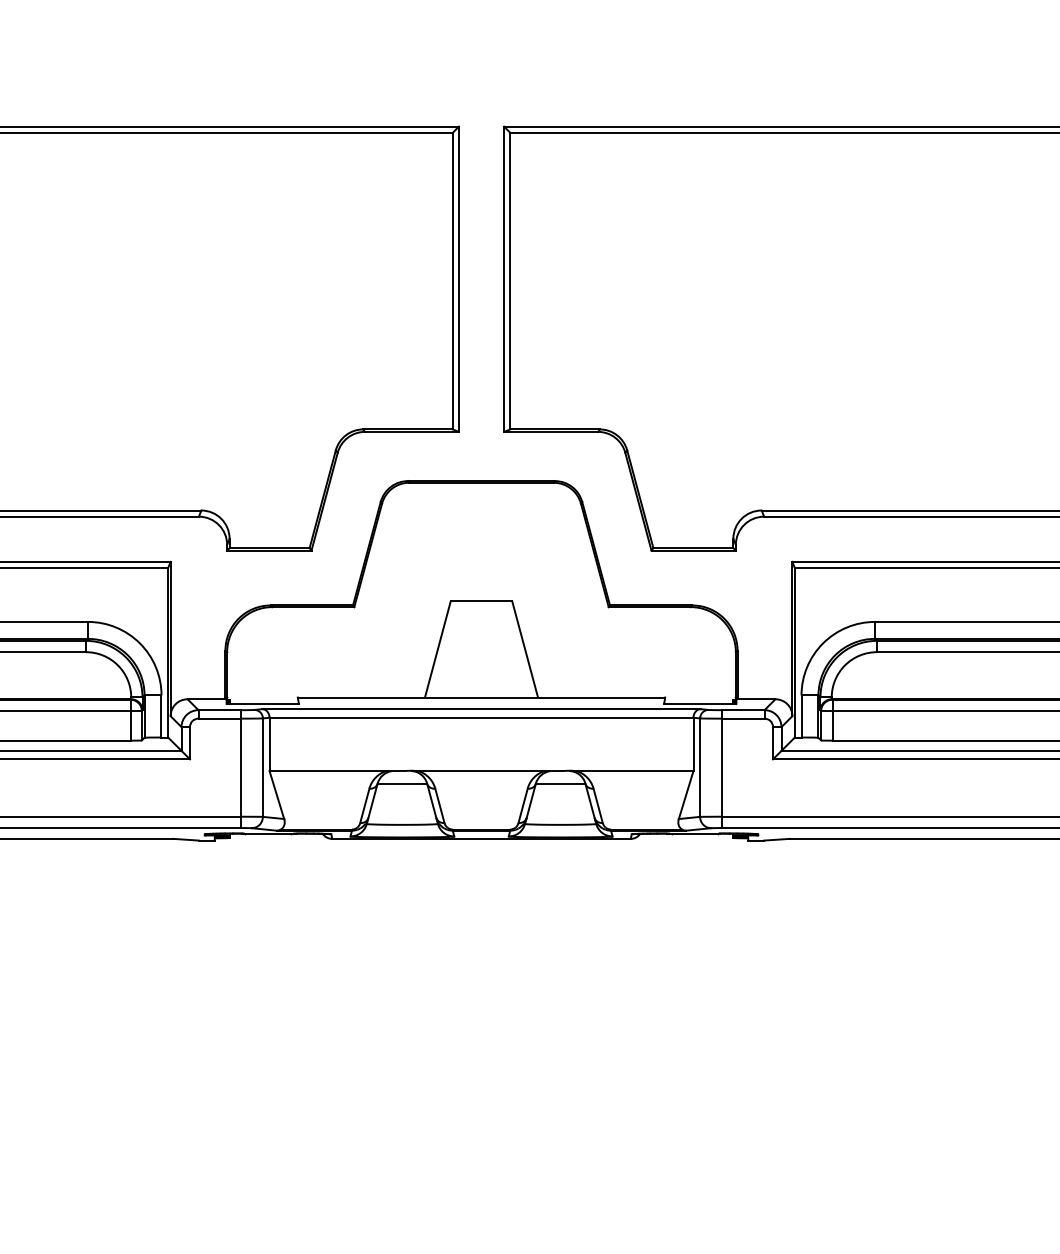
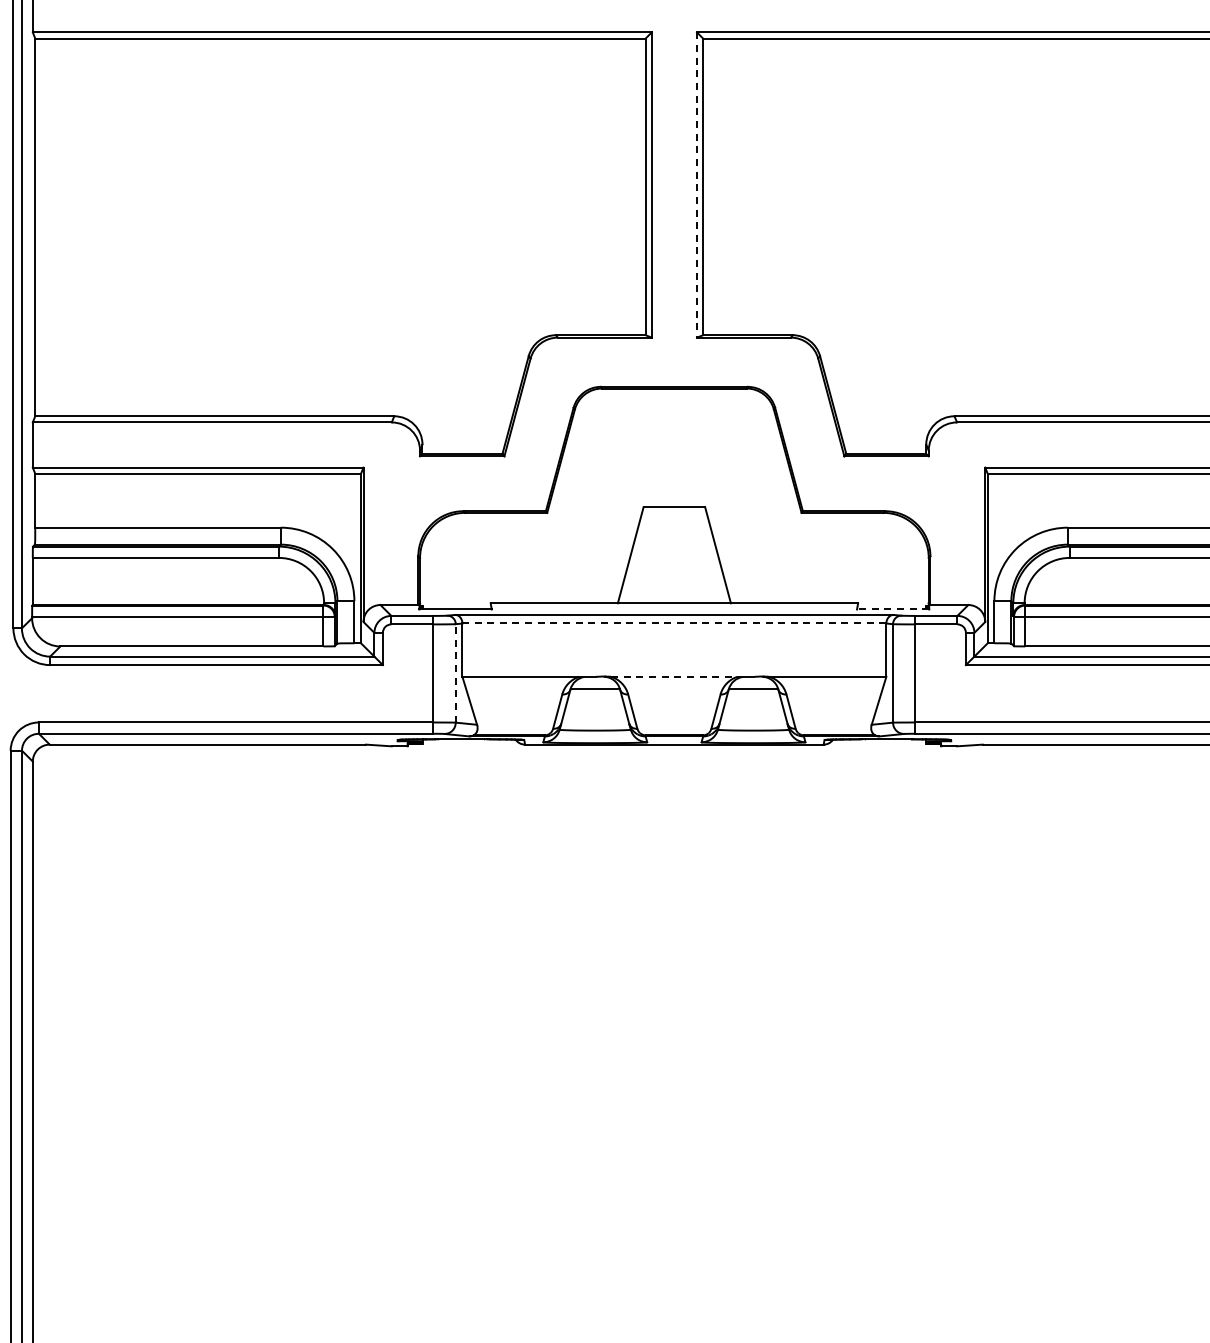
line: (504, 279) -> (697, 185), solid -> dashed
line: (699, 703) -> (892, 609), solid -> dashed
line: (481, 717) -> (674, 623), solid -> dashed
line: (262, 766) -> (455, 672), solid -> dashed
line: (481, 770) -> (674, 676), solid -> dashed

